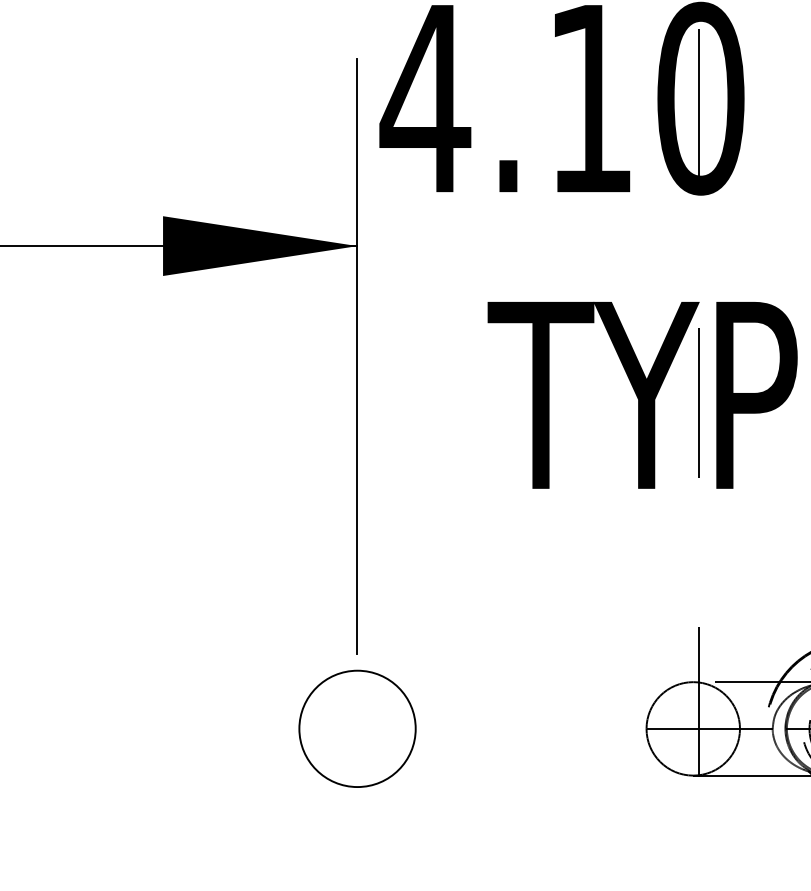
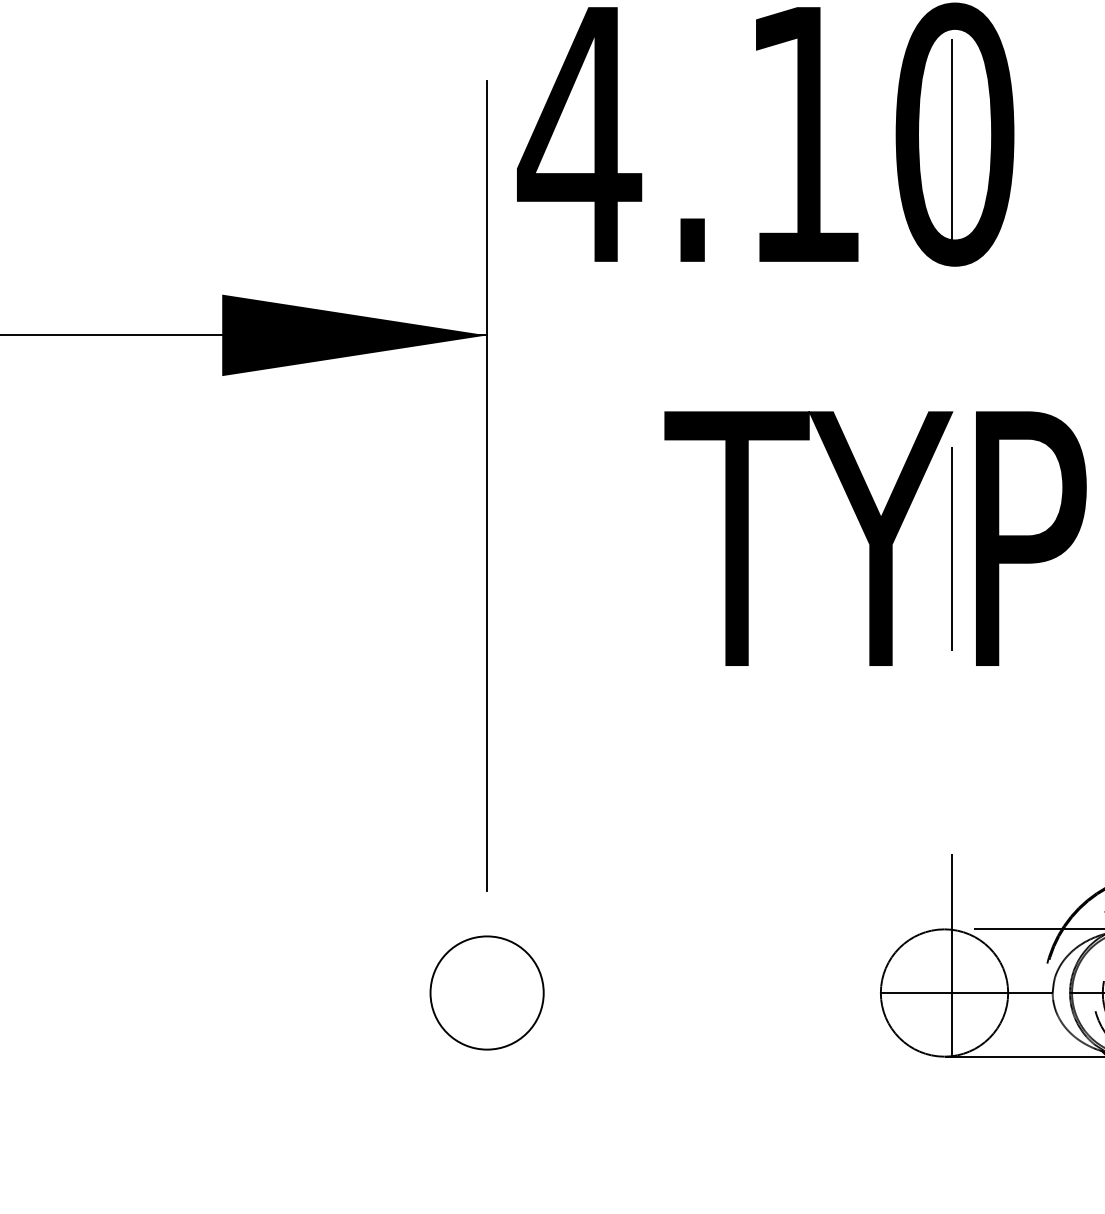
circle: (357, 728) -> (486, 992), size x0.71

